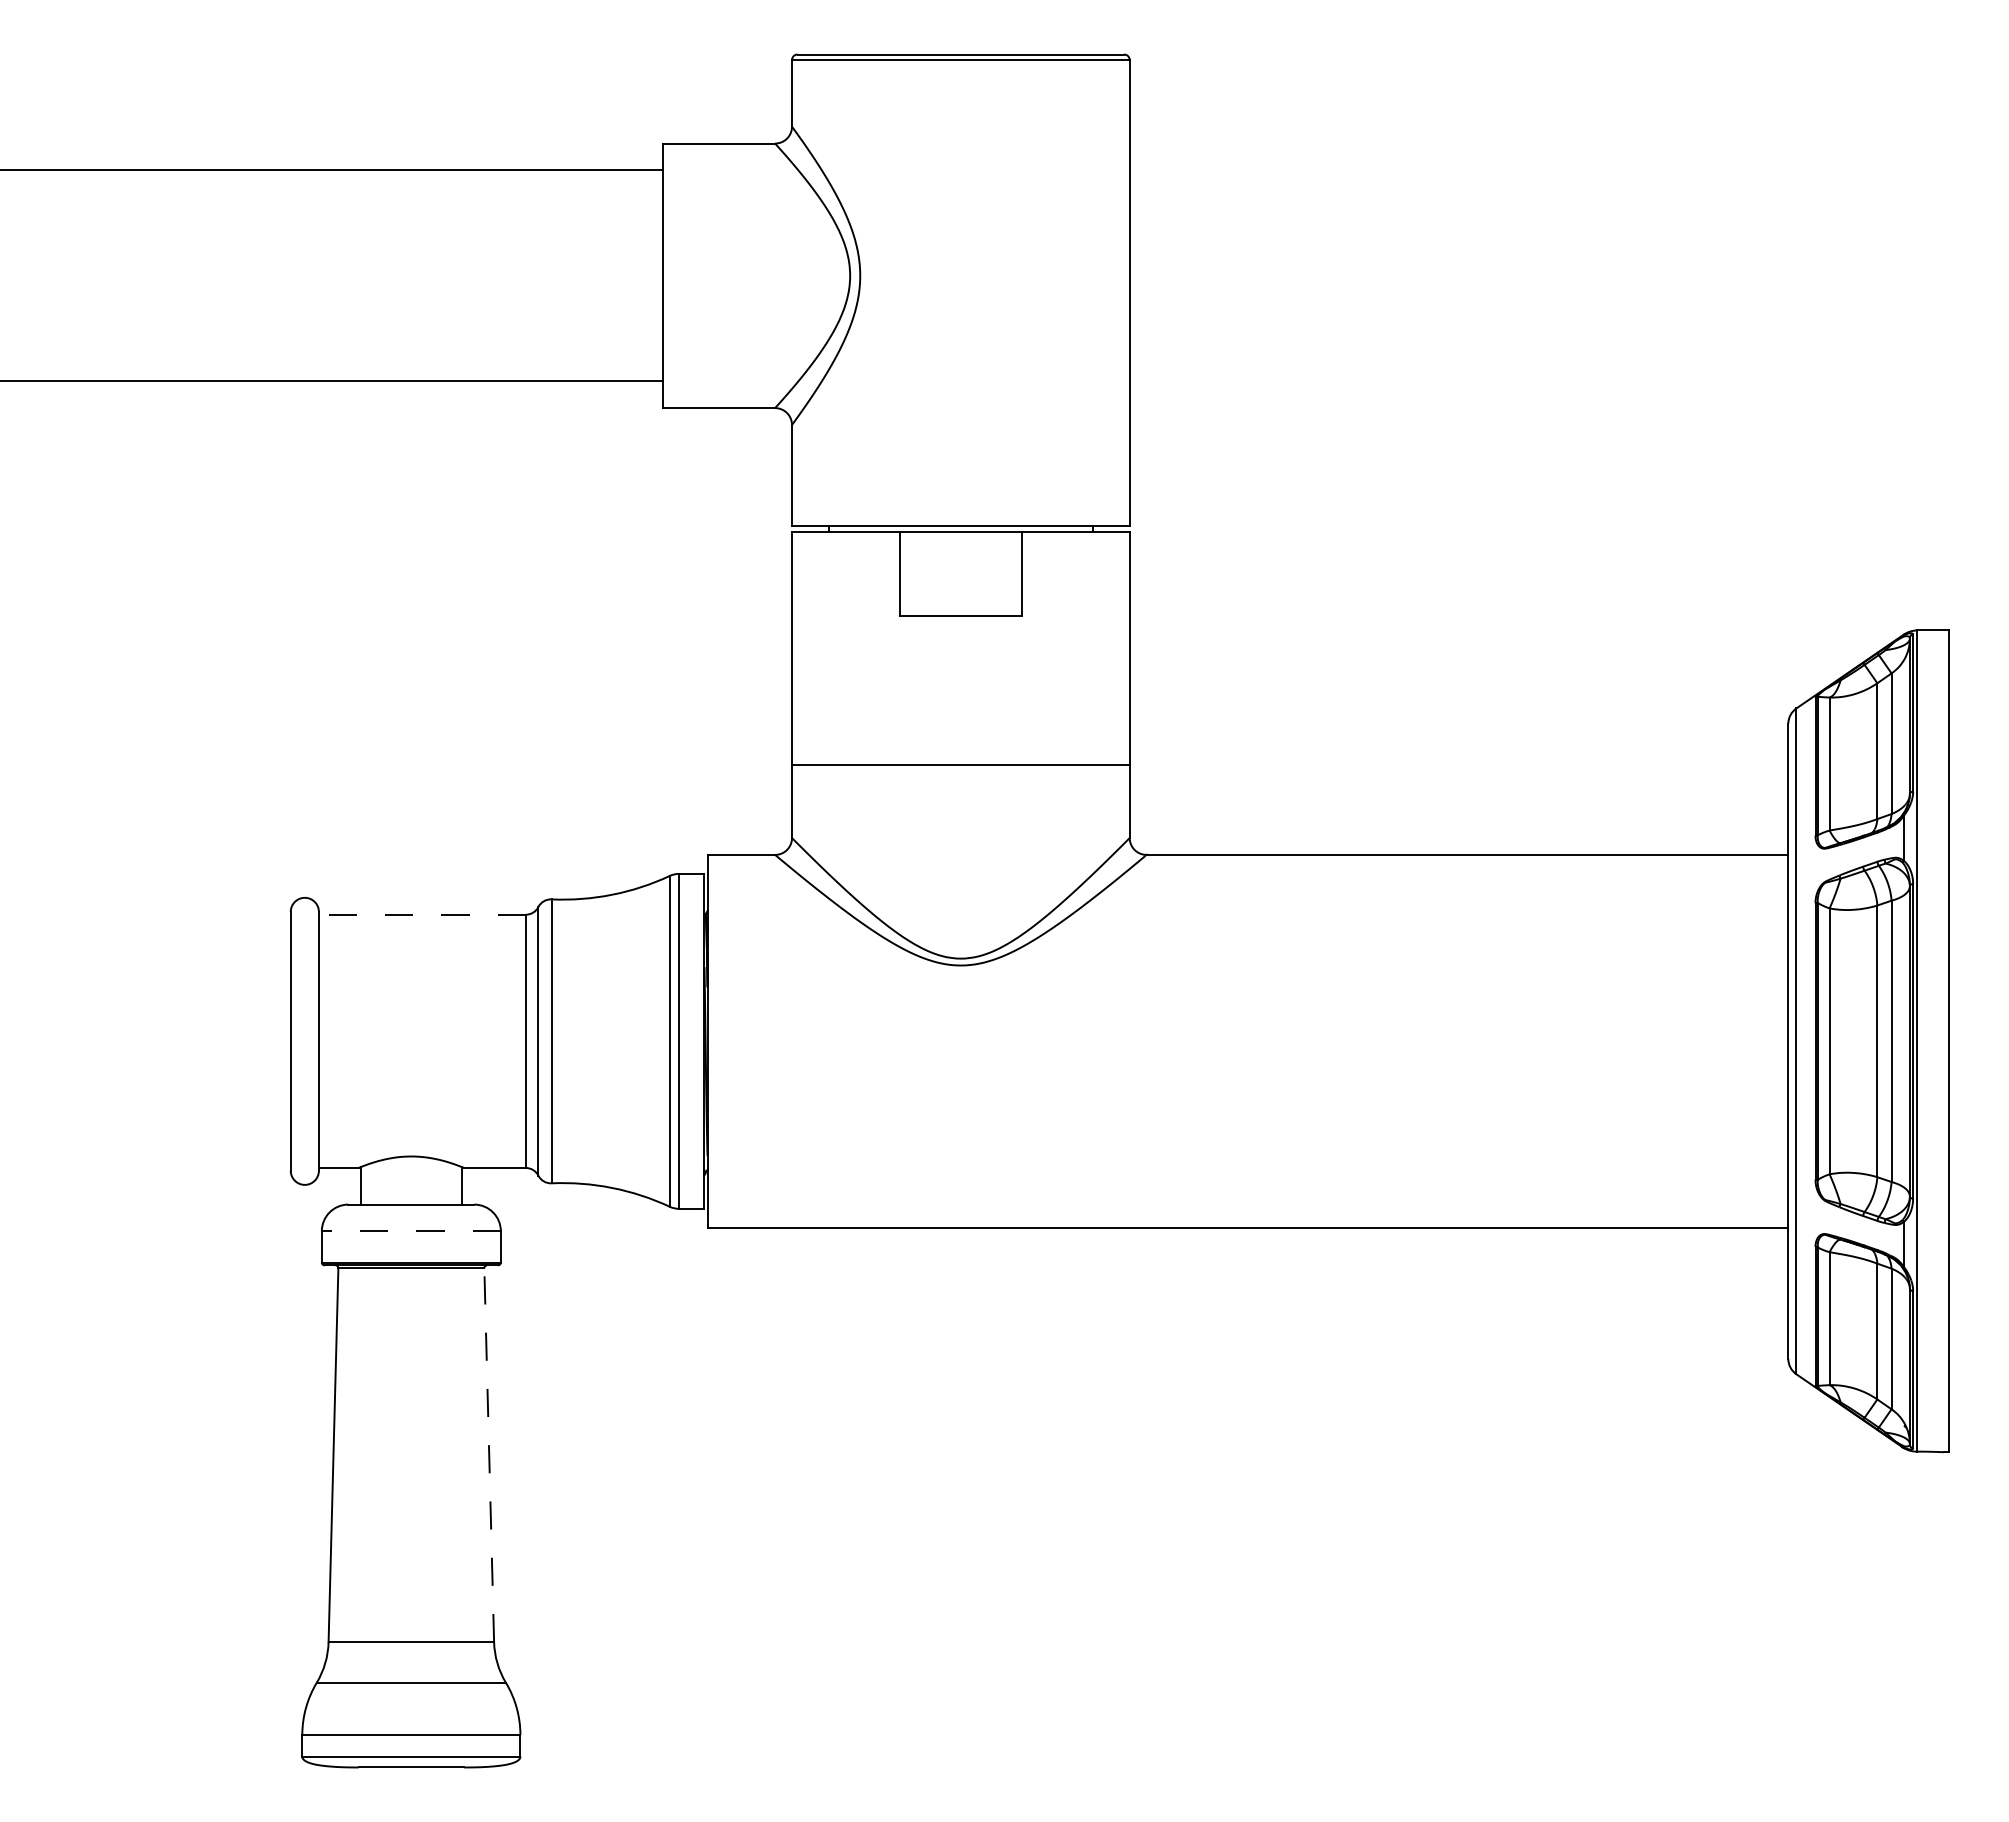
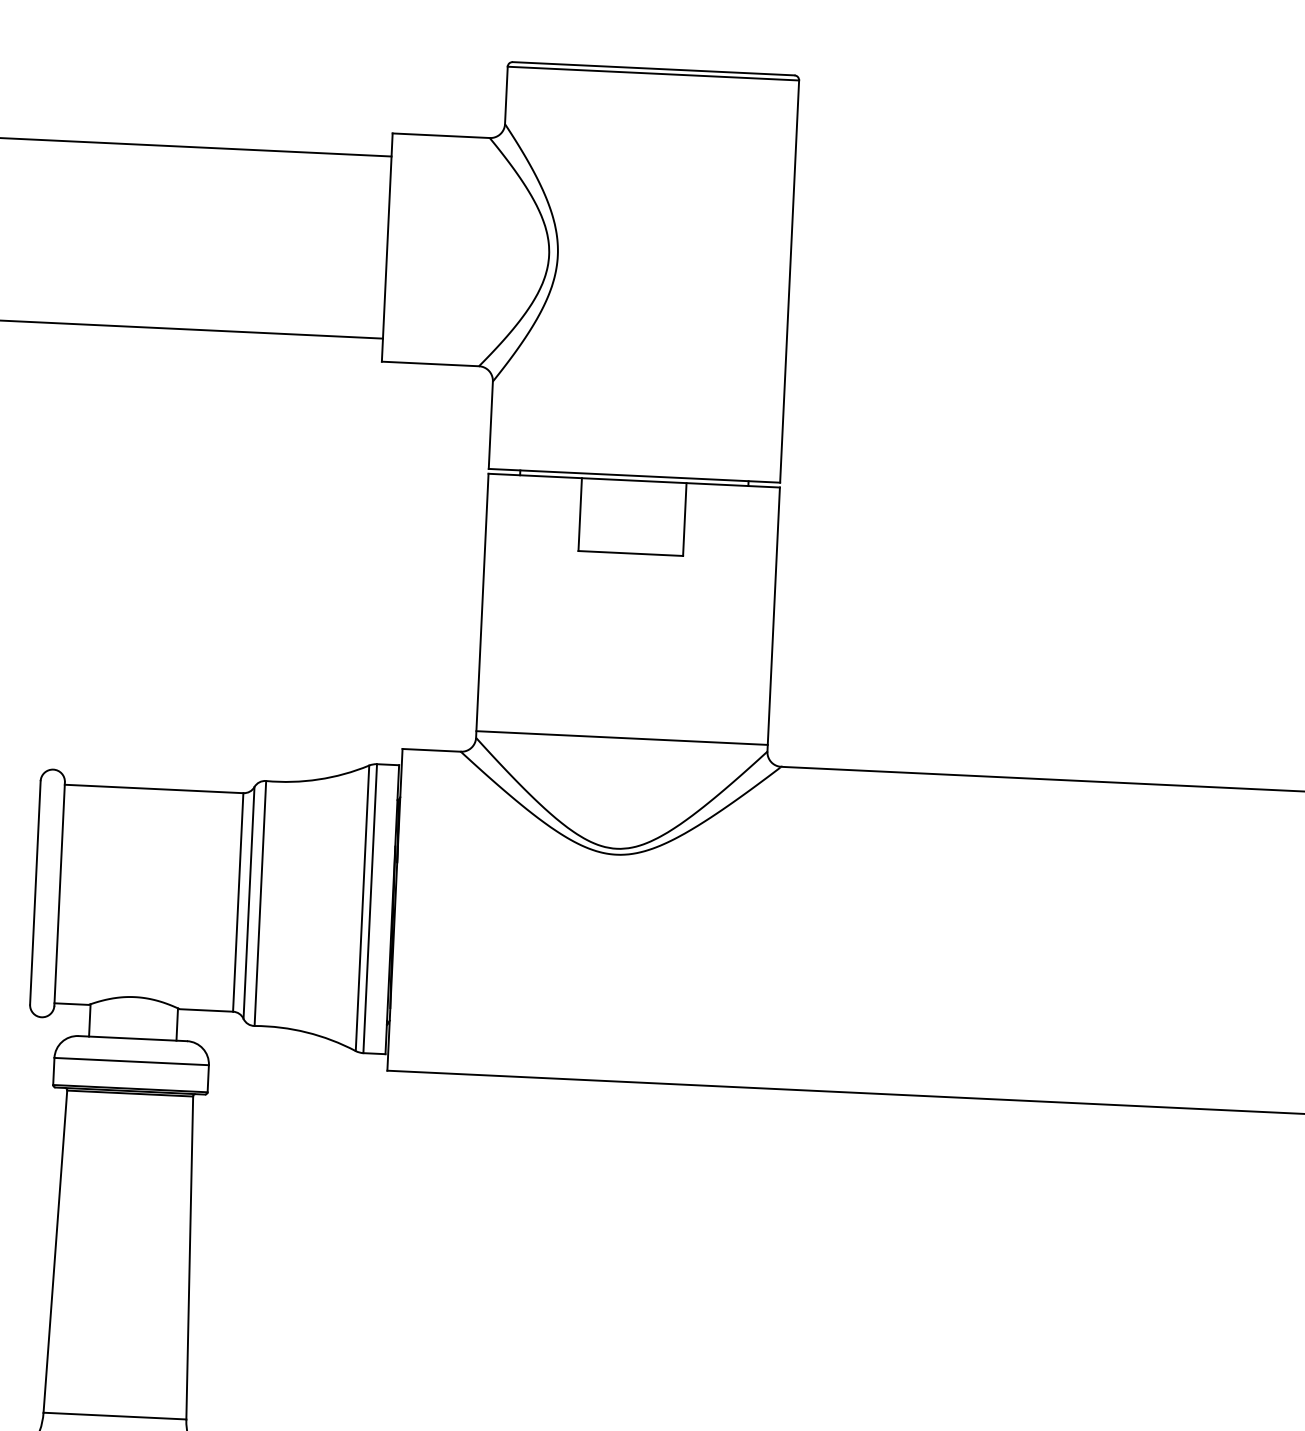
line: (960, 765) -> (621, 738), moved
line: (421, 914) -> (153, 788), dashed -> solid
line: (410, 1231) -> (130, 1061), dashed -> solid
line: (489, 1455) -> (189, 1258), dashed -> solid

